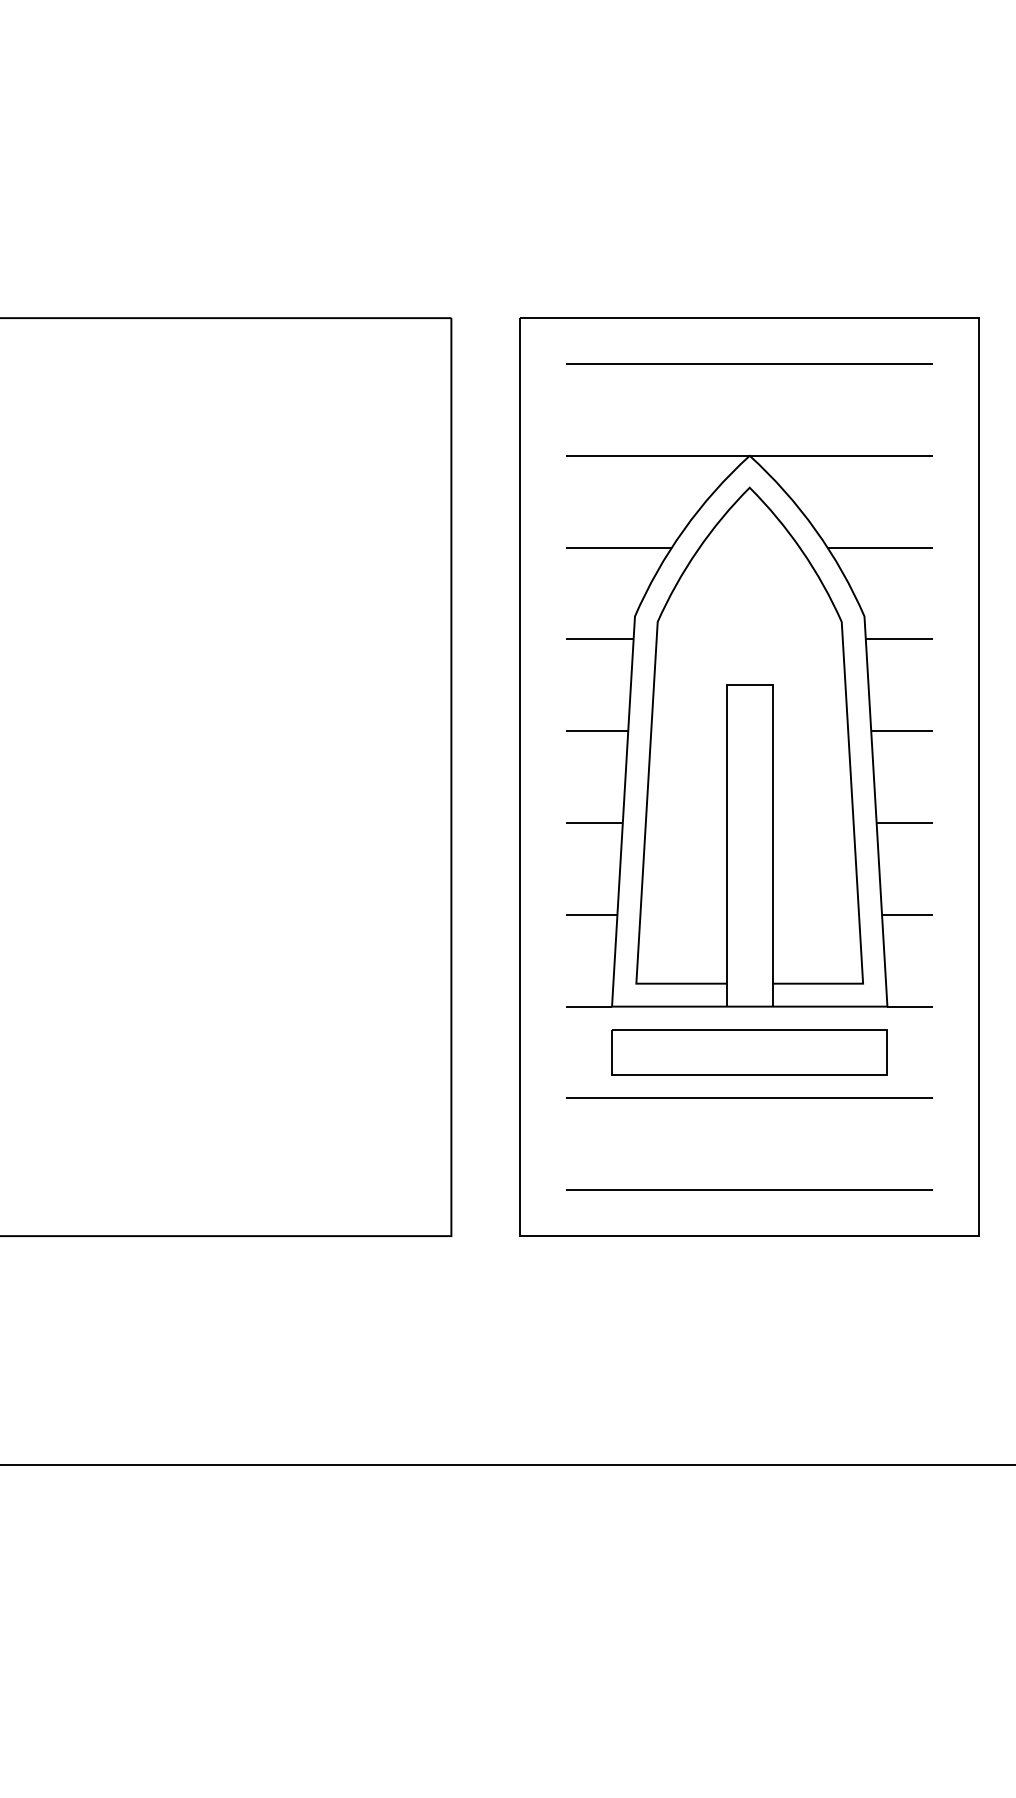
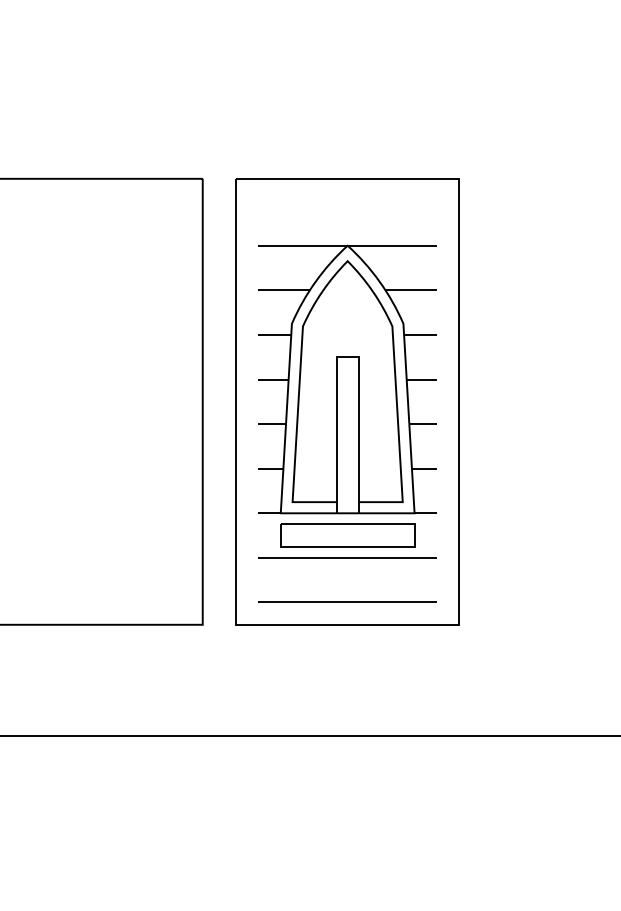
line: (749, 362) -> (347, 200), removed

